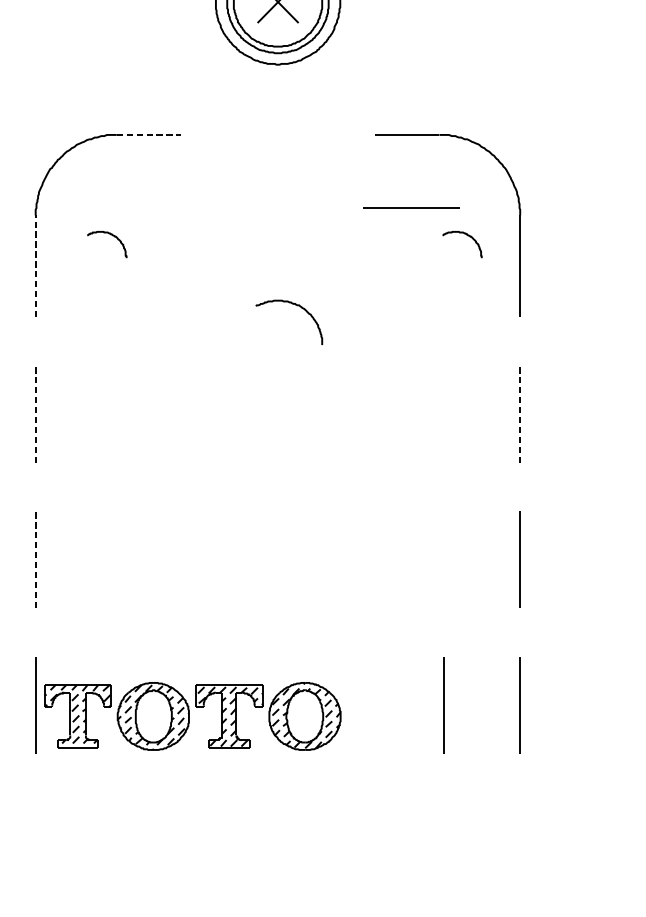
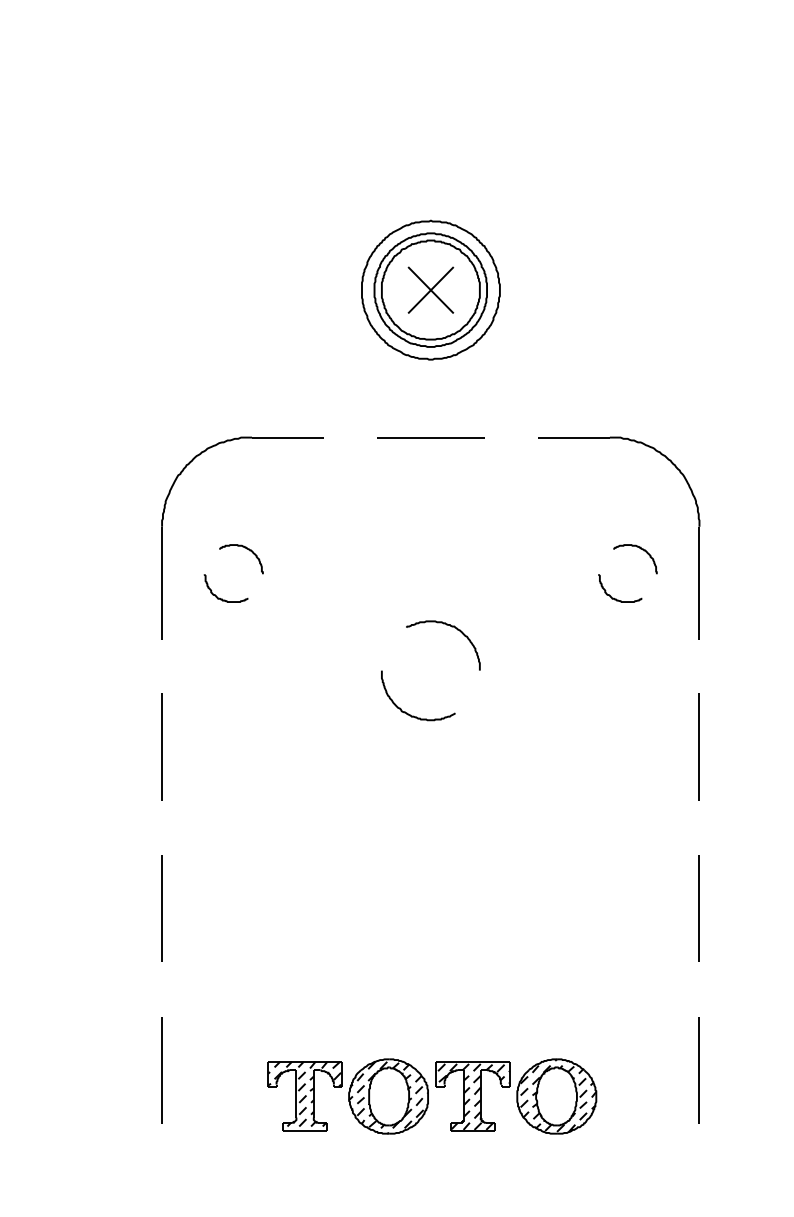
line: (148, 134) -> (287, 437), dashed -> solid
line: (411, 207) -> (430, 437), moved
line: (36, 265) -> (162, 582), dashed -> solid
curve: (90, 280) -> (222, 598), added
curve: (445, 280) -> (616, 598), added
curve: (256, 382) -> (407, 712), added
line: (36, 414) -> (162, 747), dashed -> solid
line: (520, 414) -> (699, 747), dashed -> solid
line: (36, 559) -> (162, 908), dashed -> solid
line: (442, 705) -> (613, 1070), removed
part: (192, 716) -> (432, 1096), moved

